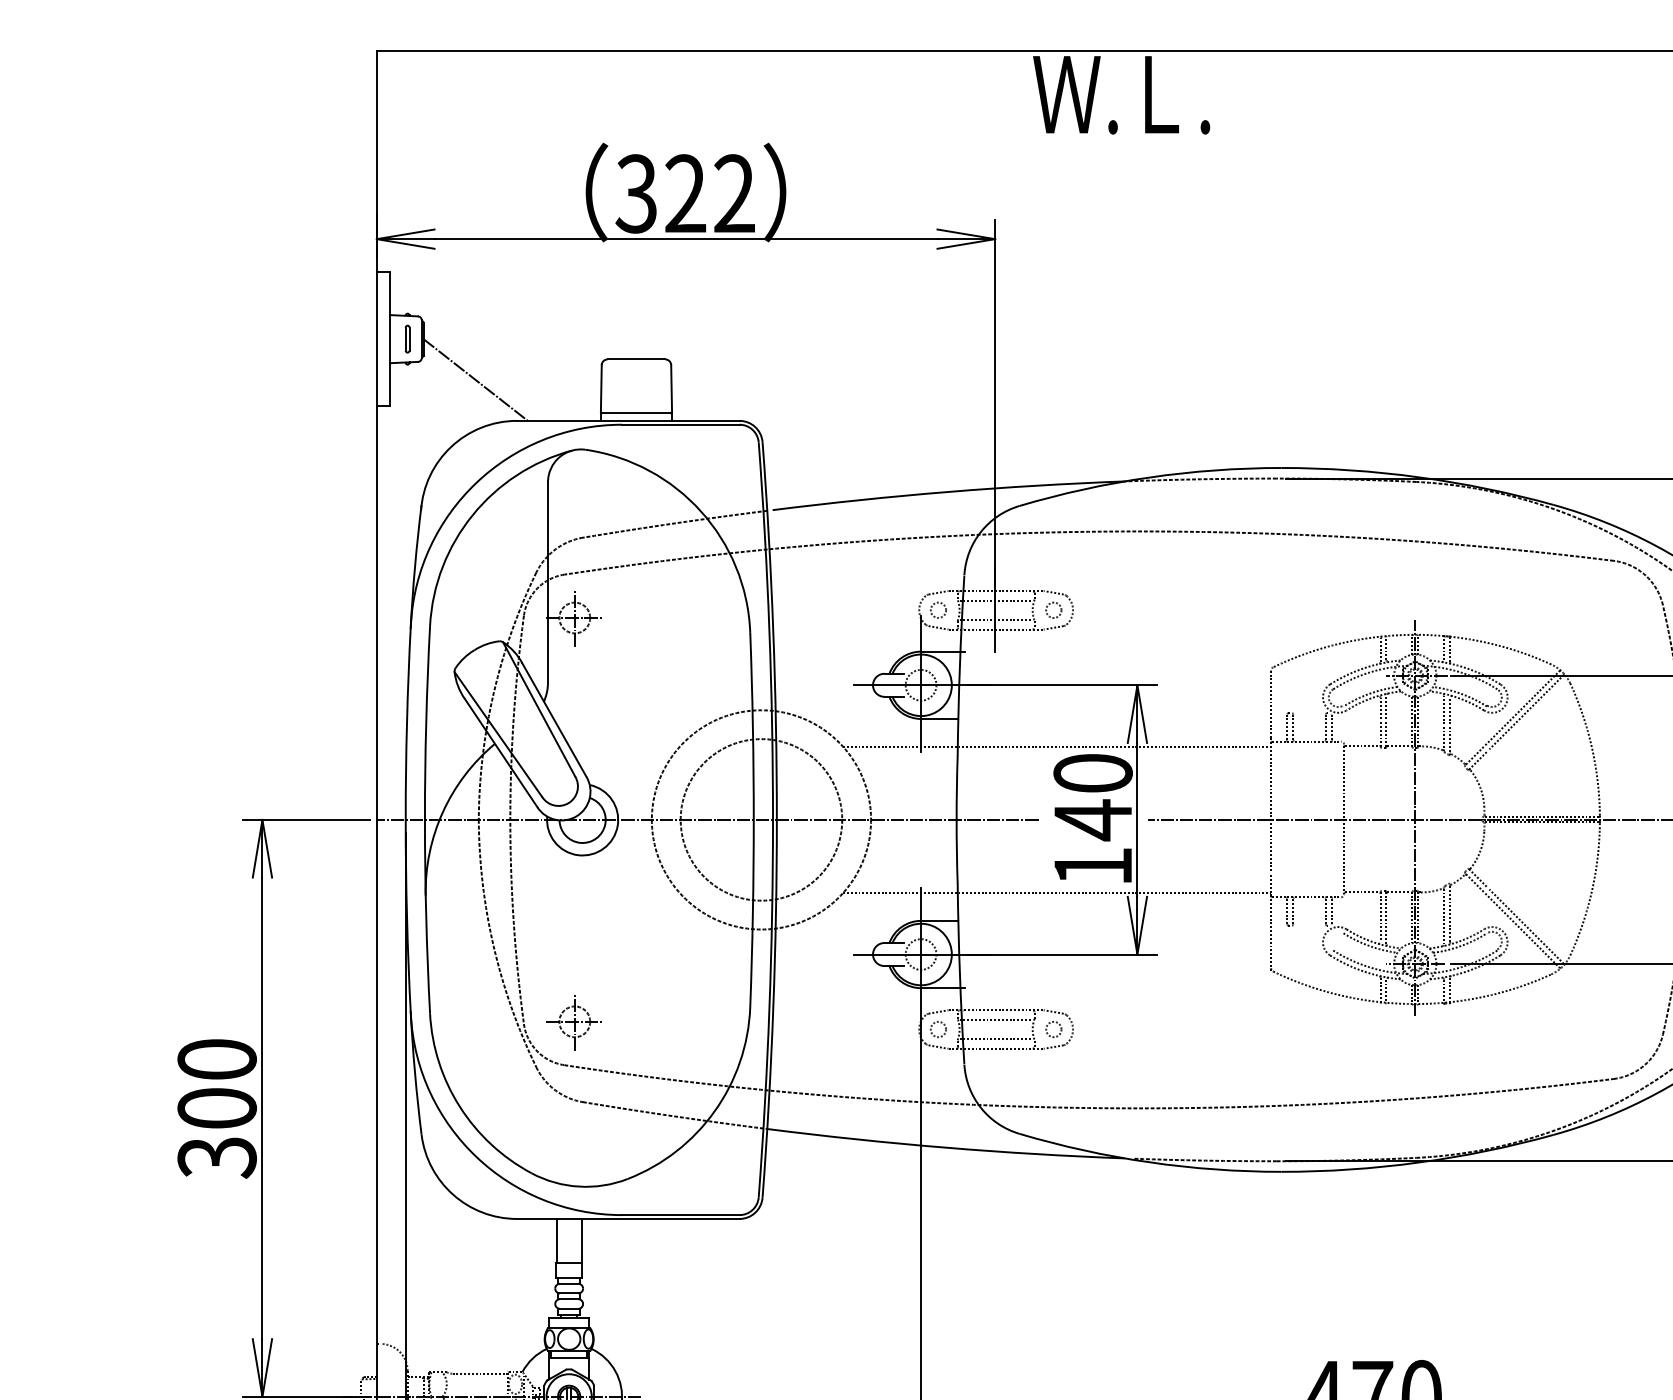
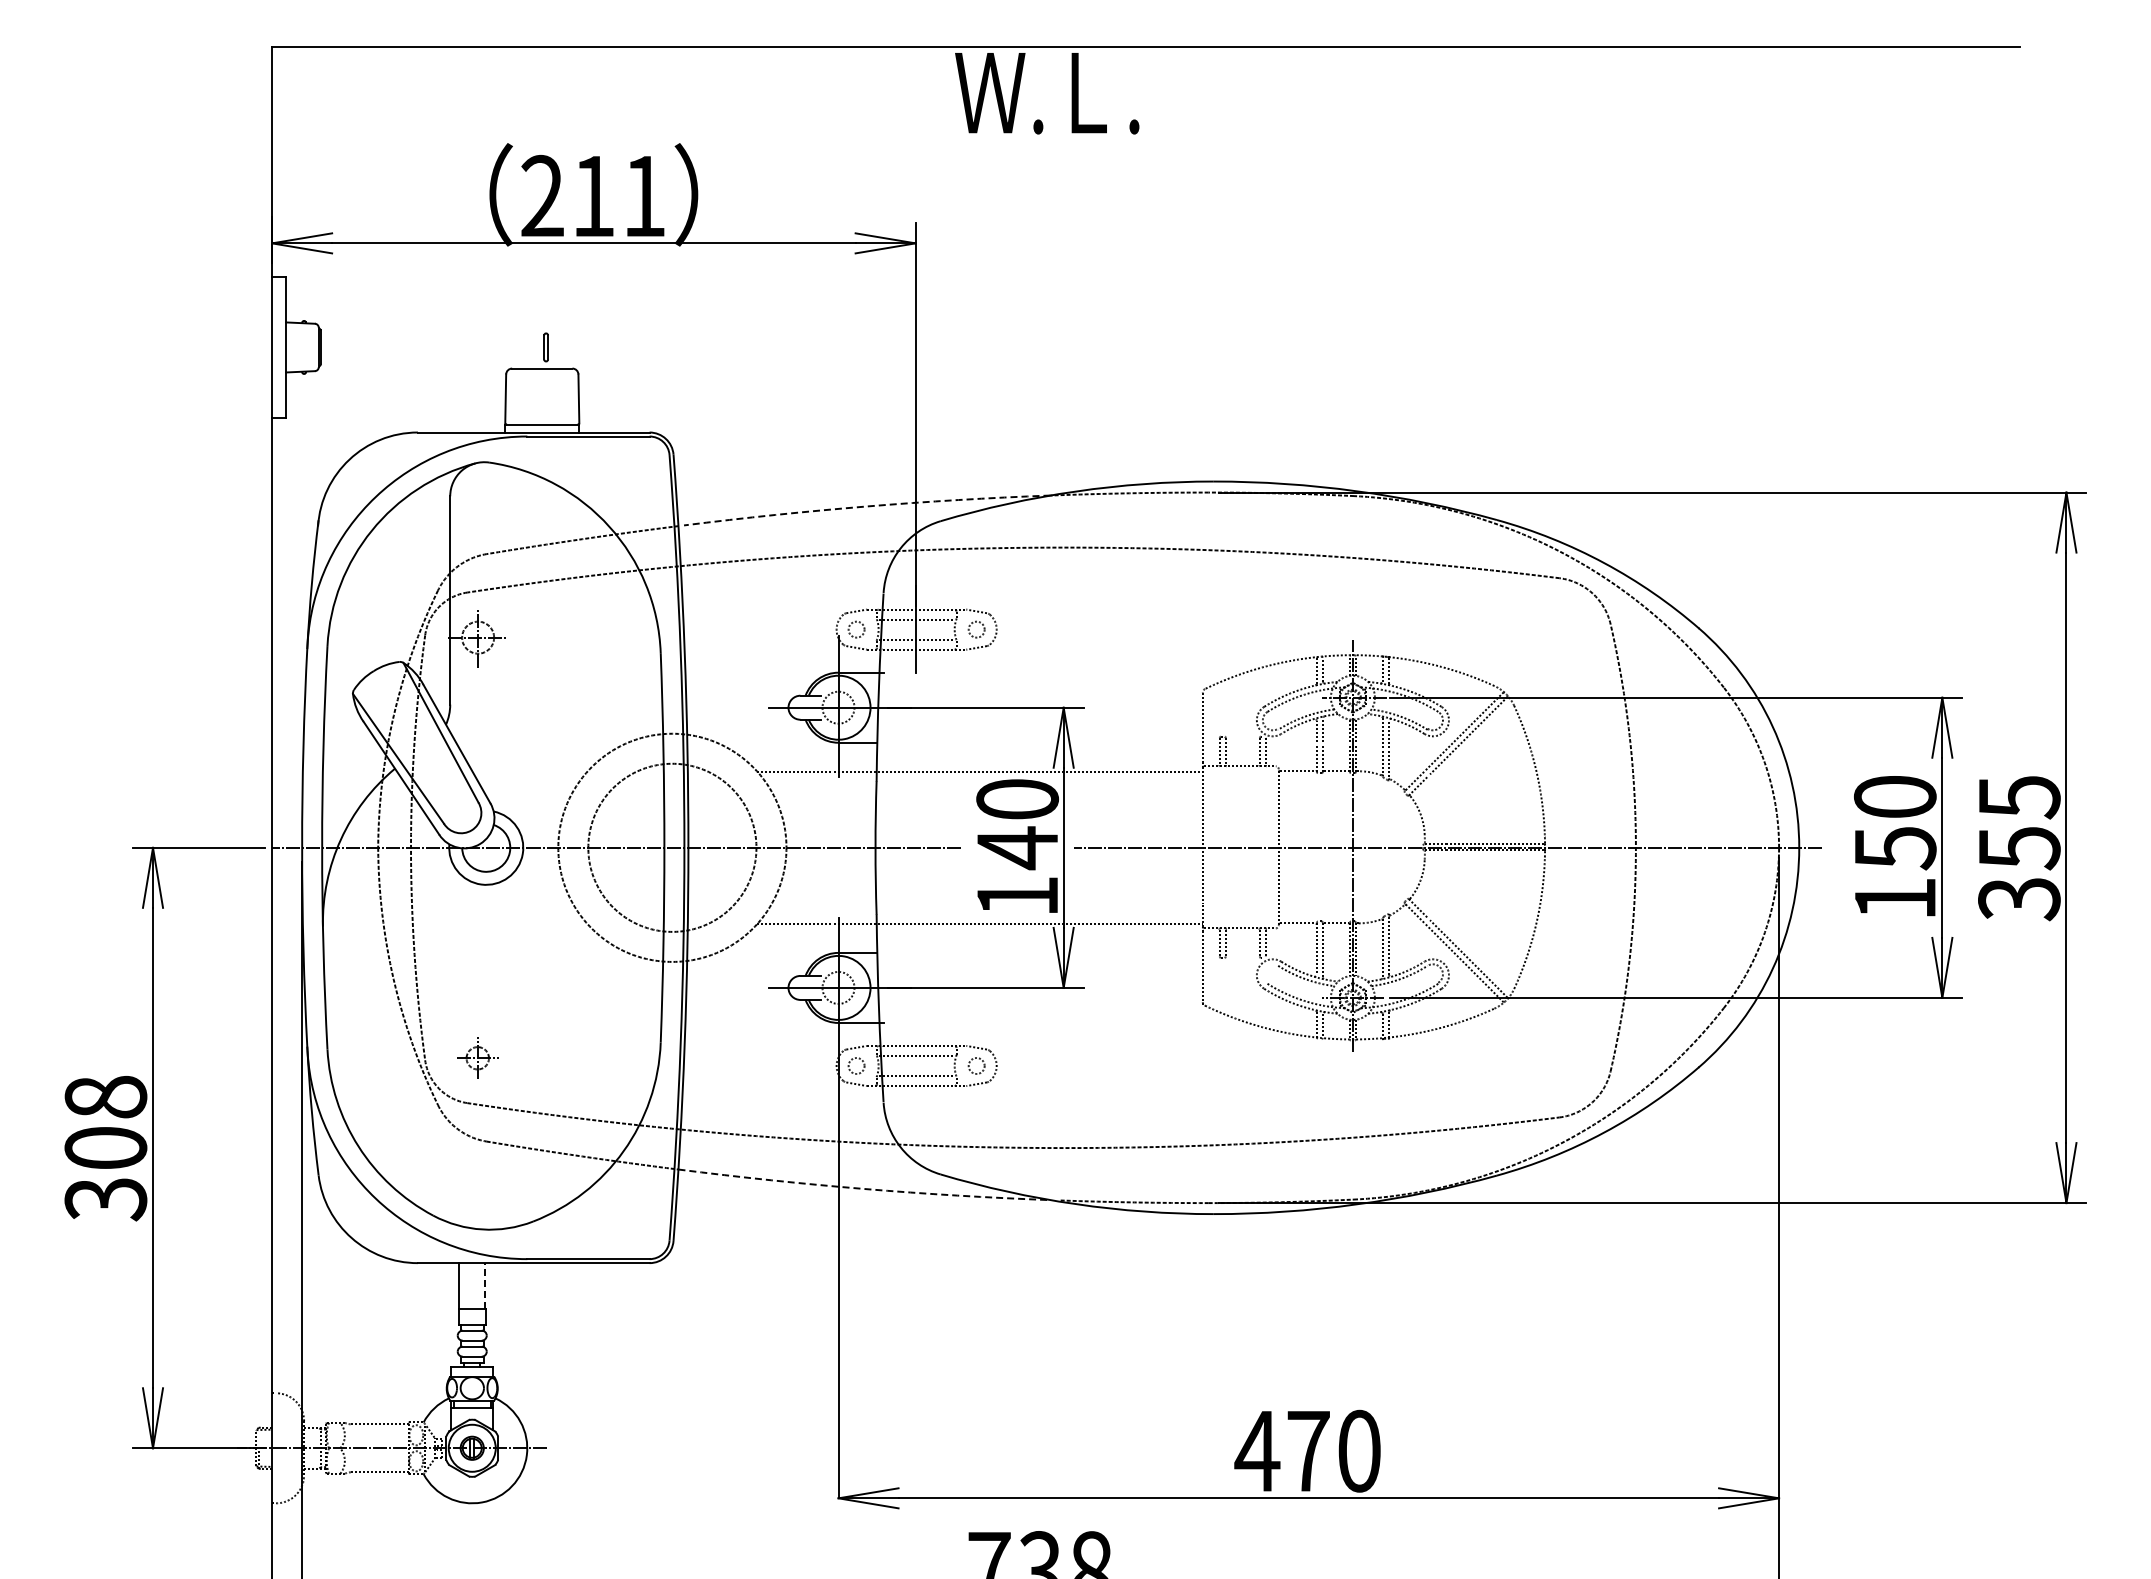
text: (684, 193) -> (592, 195), 322 -> 211
part: (407, 339) -> (545, 347), moved
line: (475, 379) -> (374, 389), removed
arc: (947, 491) -> (866, 506), solid -> dashed
part: (573, 1022) -> (476, 1058), size x0.7
text: (216, 1059) -> (105, 1097), 300 -> 308
arc: (946, 1147) -> (864, 1188), solid -> dashed
line: (581, 1240) -> (485, 1285), solid -> dashed

